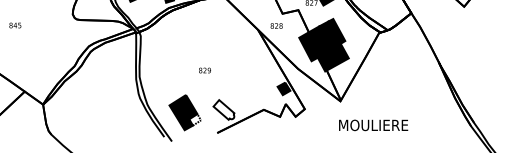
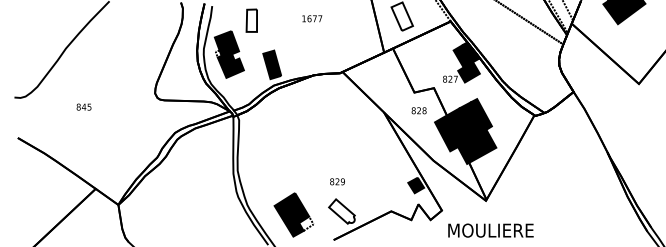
text: (276, 25) -> (418, 110), moved
text: (204, 70) -> (337, 181), moved
text: (373, 125) -> (490, 230), moved

